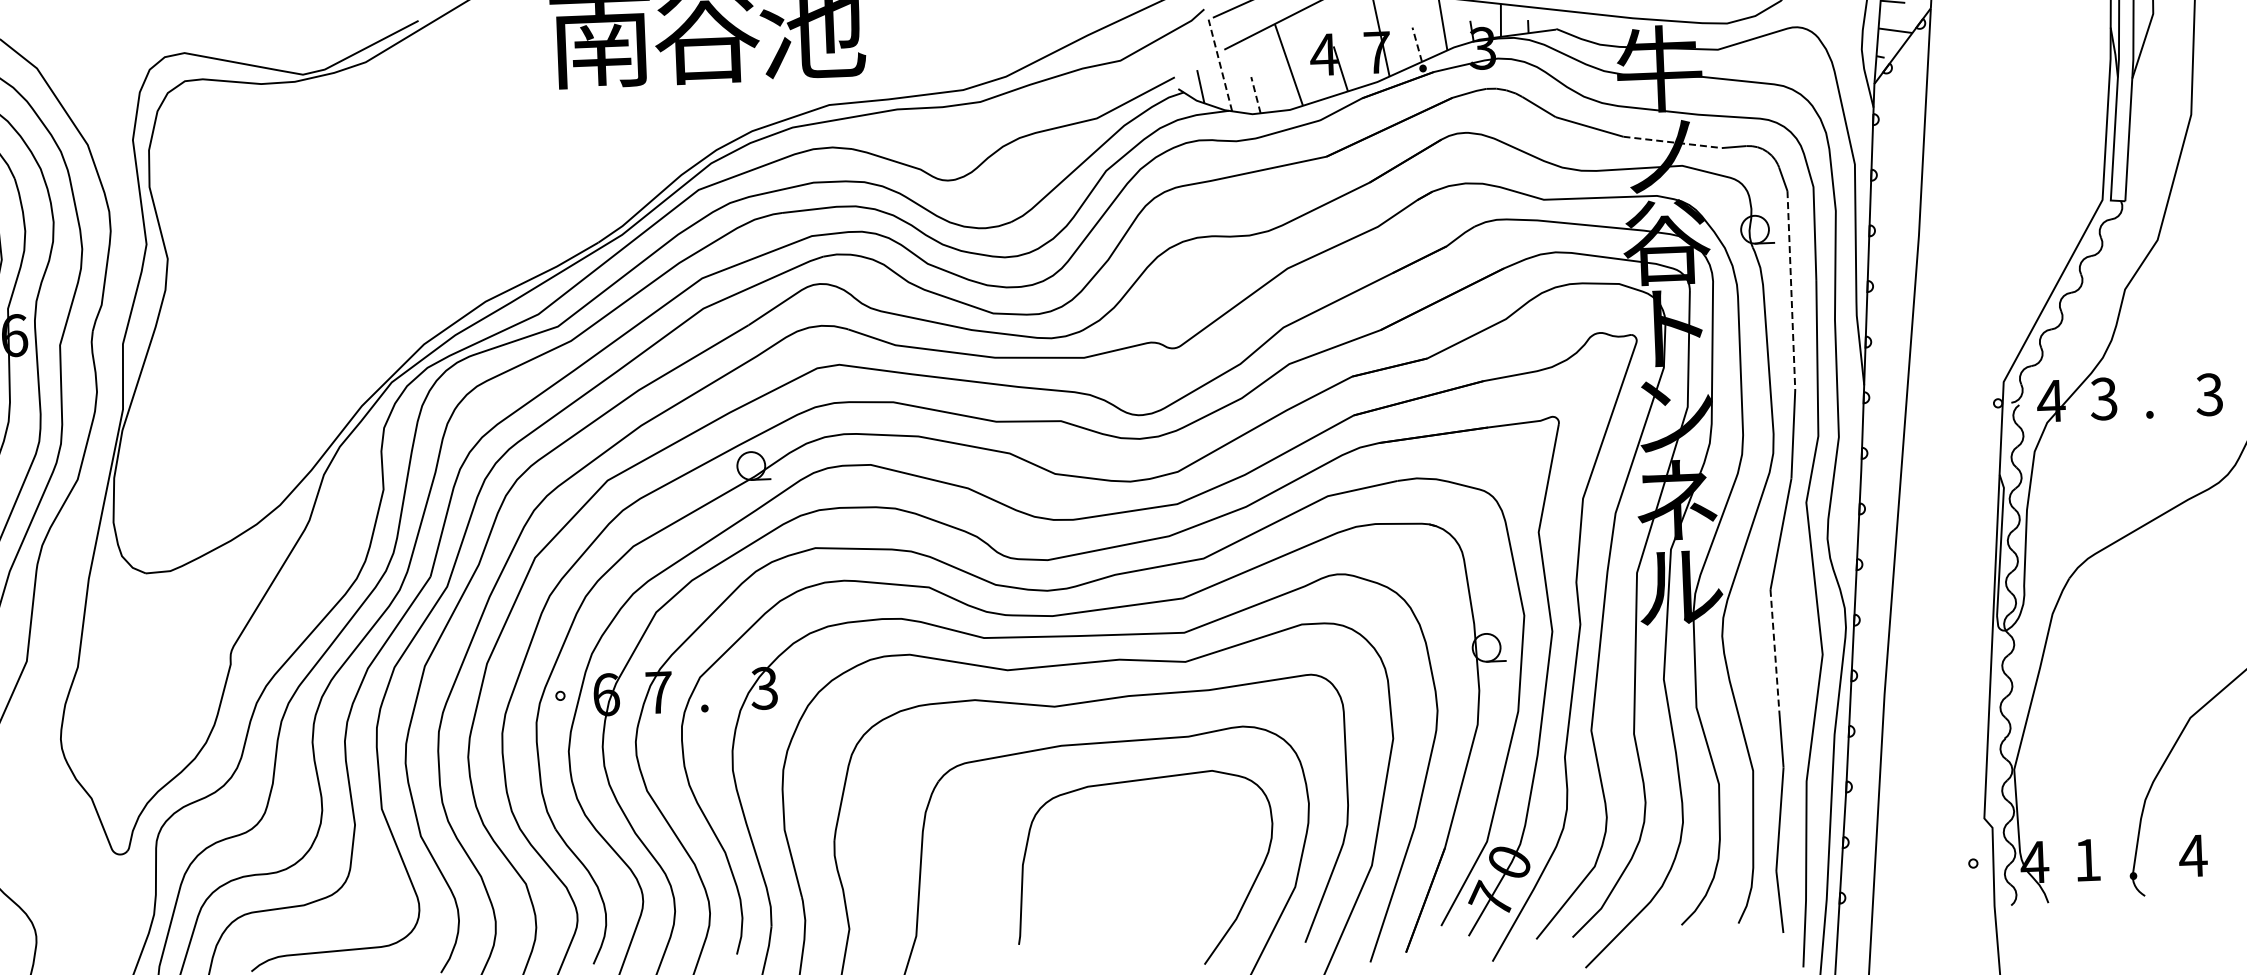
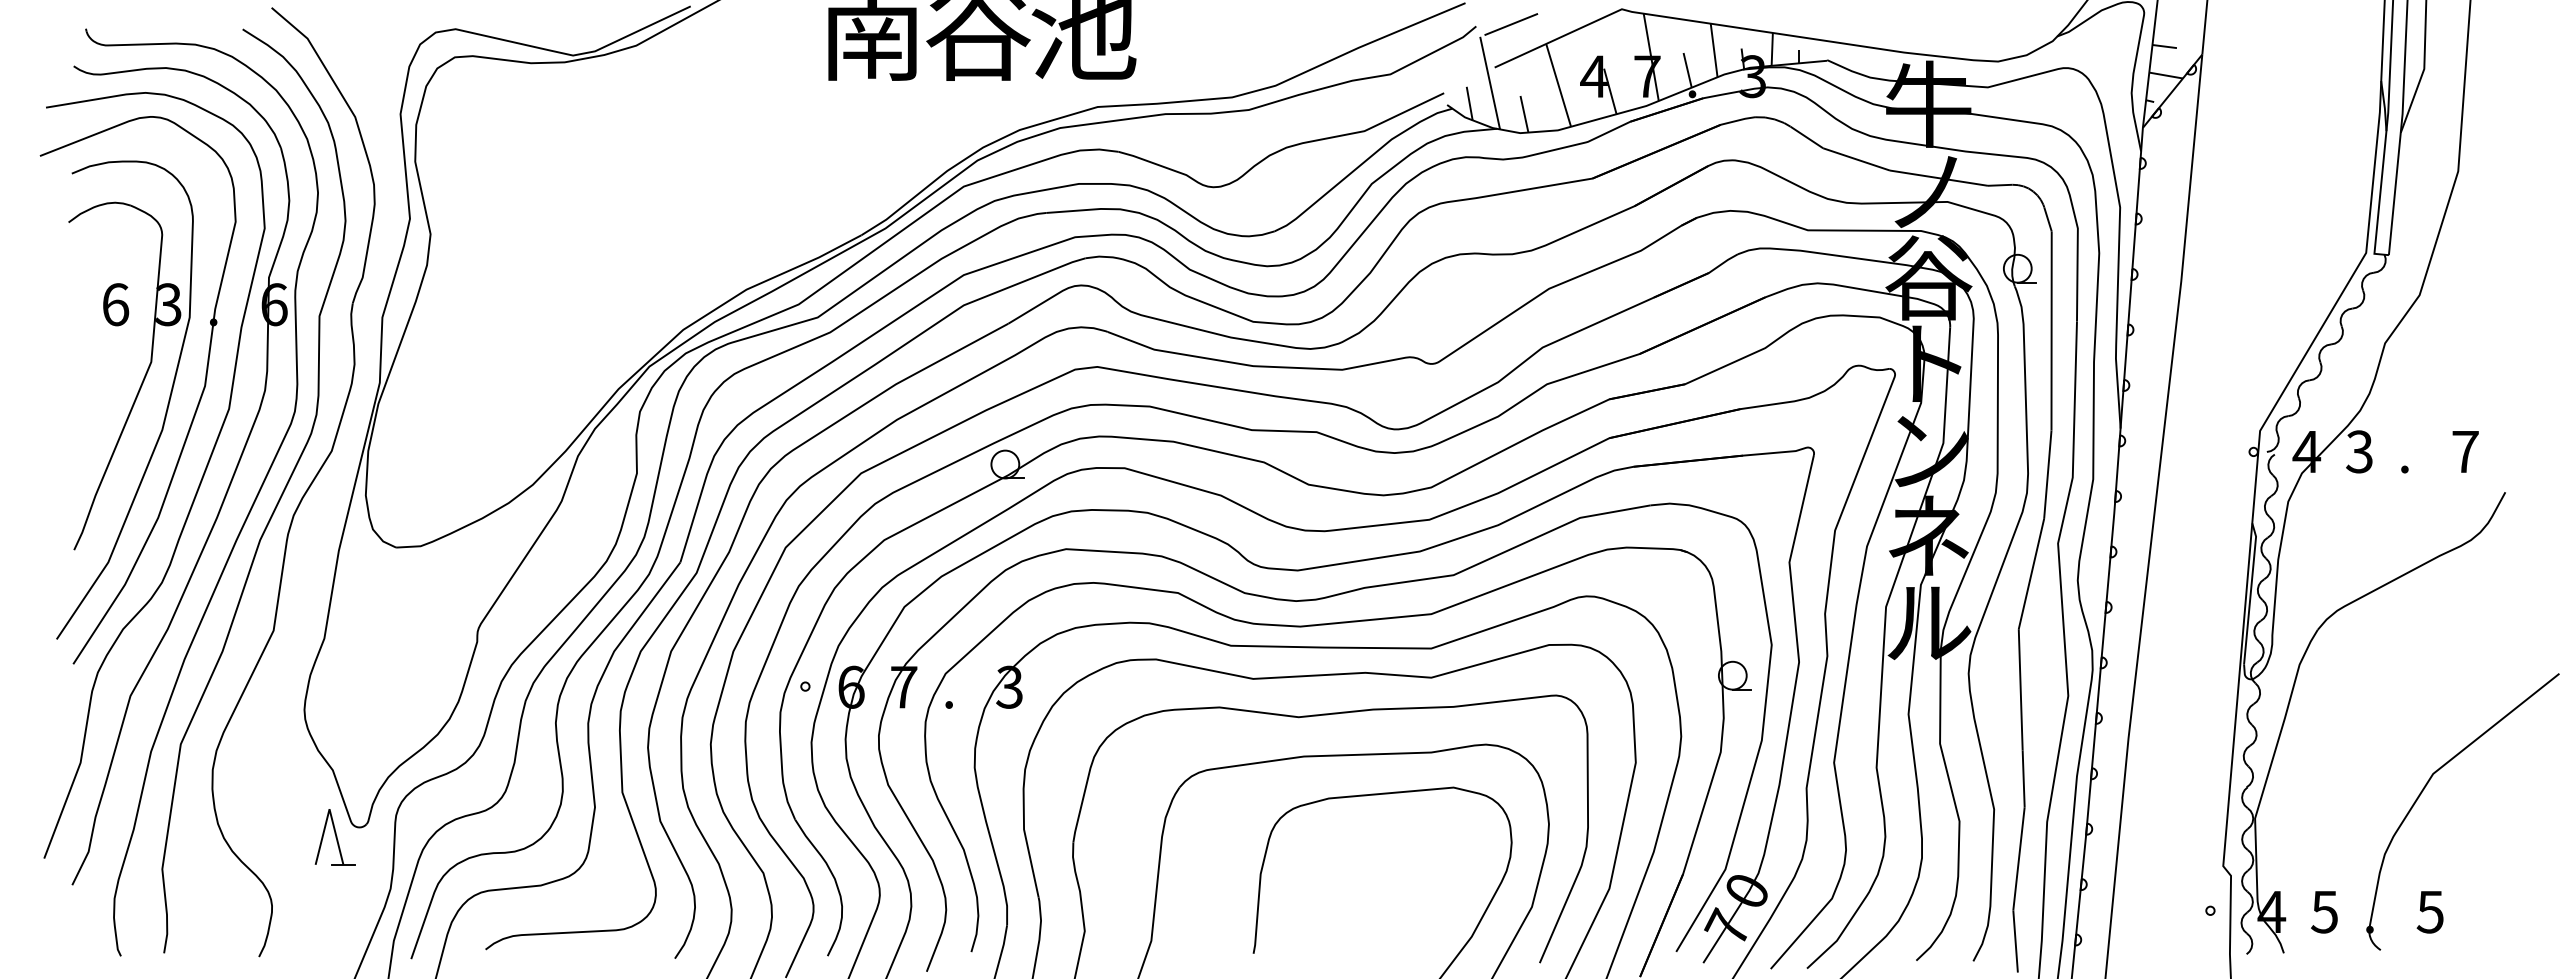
line: (1417, 44) -> (1687, 70), dashed -> solid
line: (1220, 64) -> (1490, 82), dashed -> solid
line: (1255, 95) -> (1524, 114), dashed -> solid
line: (1672, 142) -> (1938, 178), dashed -> solid
line: (1791, 290) -> (2051, 330), dashed -> solid
text: (2208, 394) -> (2464, 451), 3 -> 7
line: (1774, 650) -> (2020, 689), dashed -> solid
text: (2193, 856) -> (2430, 912), 4 -> 5
text: (2087, 860) -> (2324, 912), 1 -> 5
part: (95, 865) -> (334, 837), added

